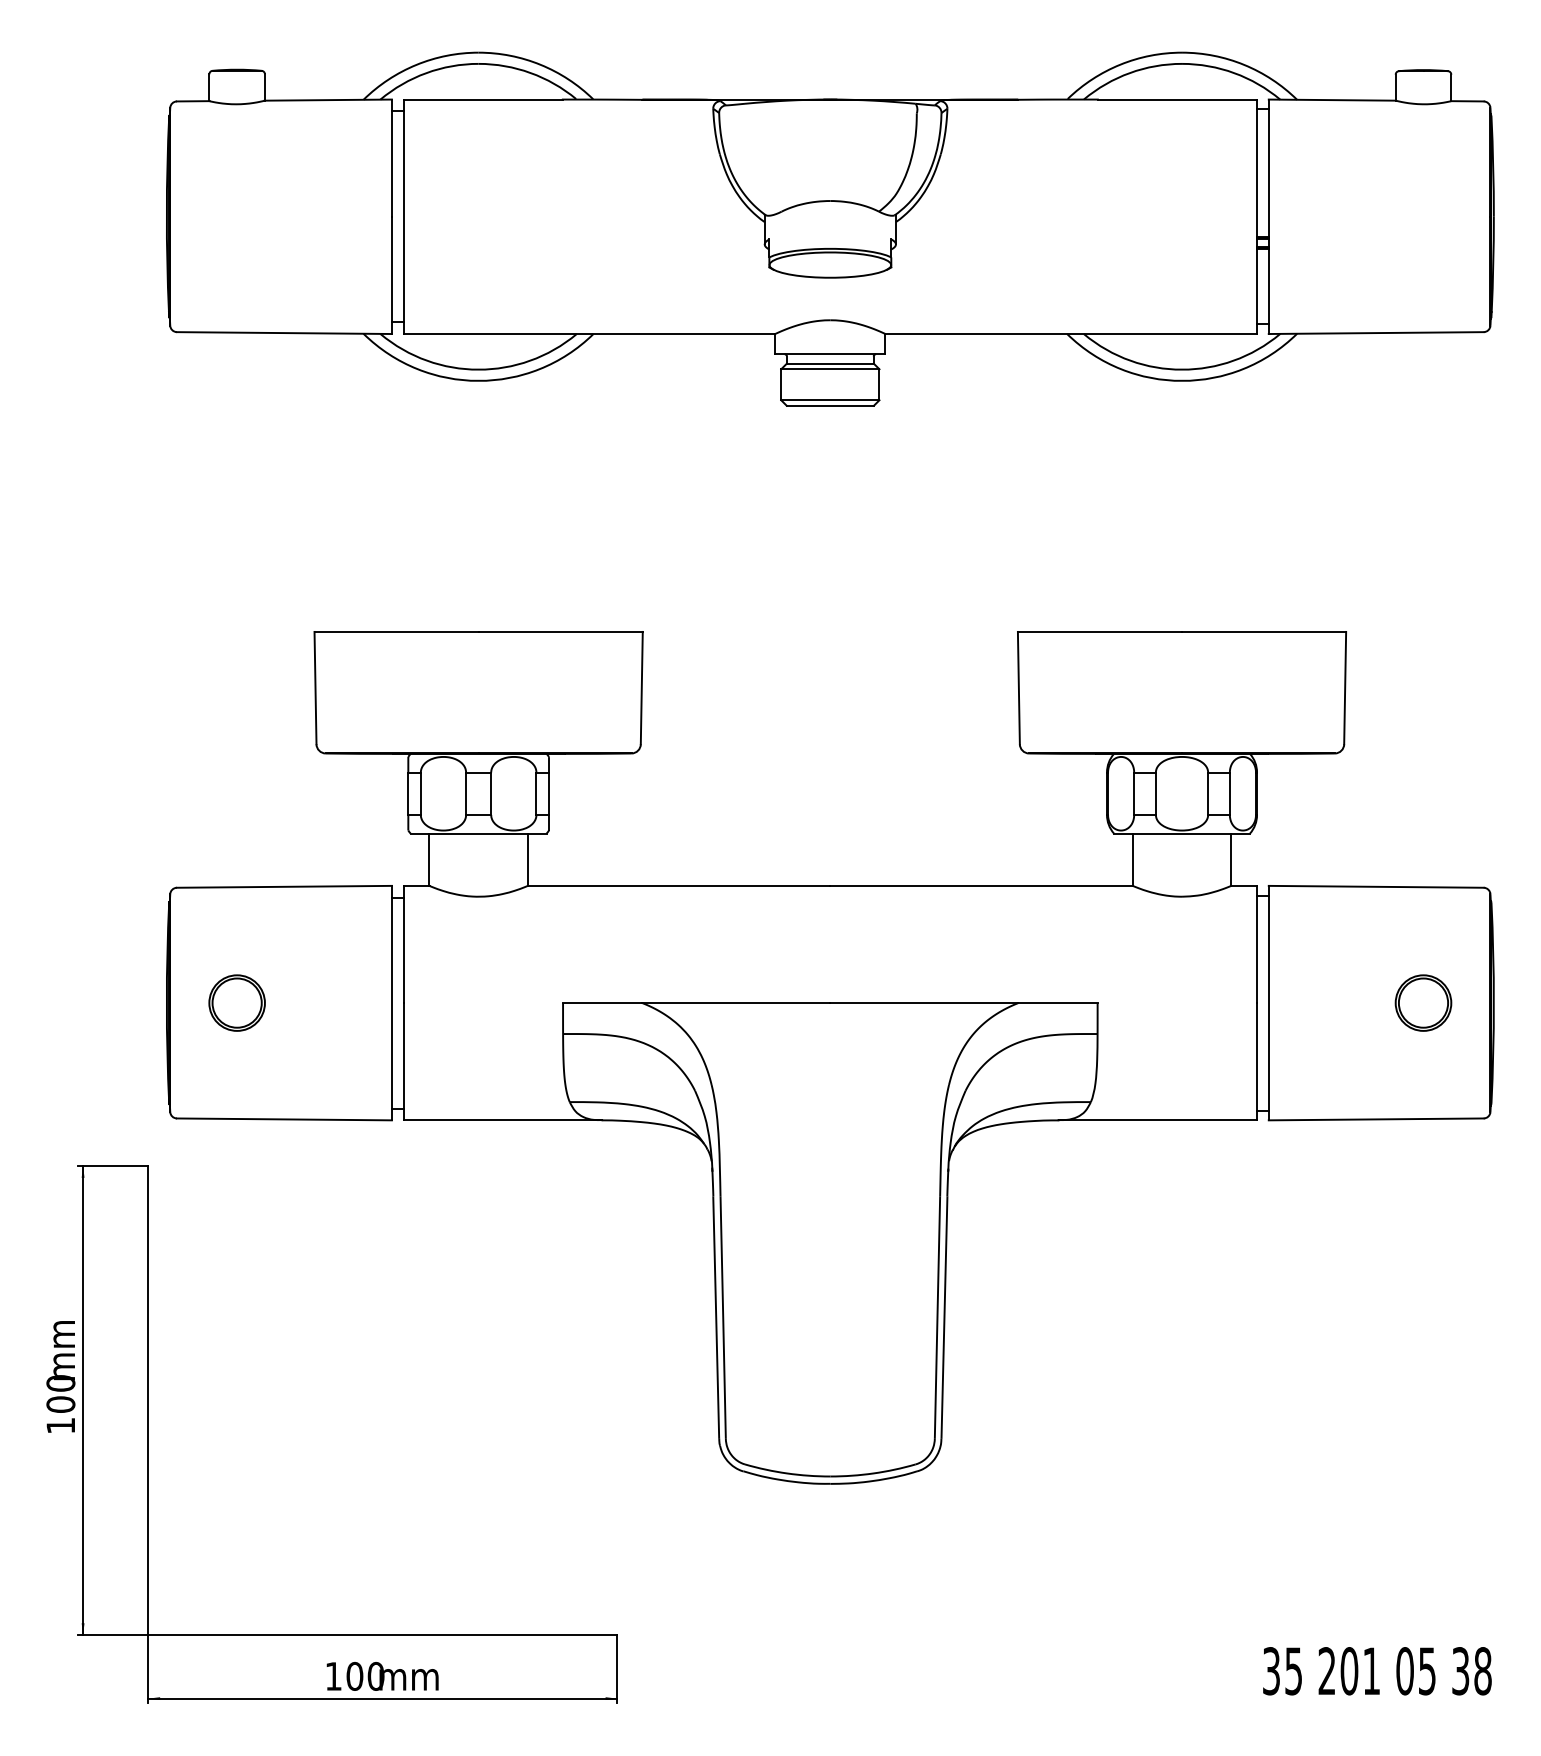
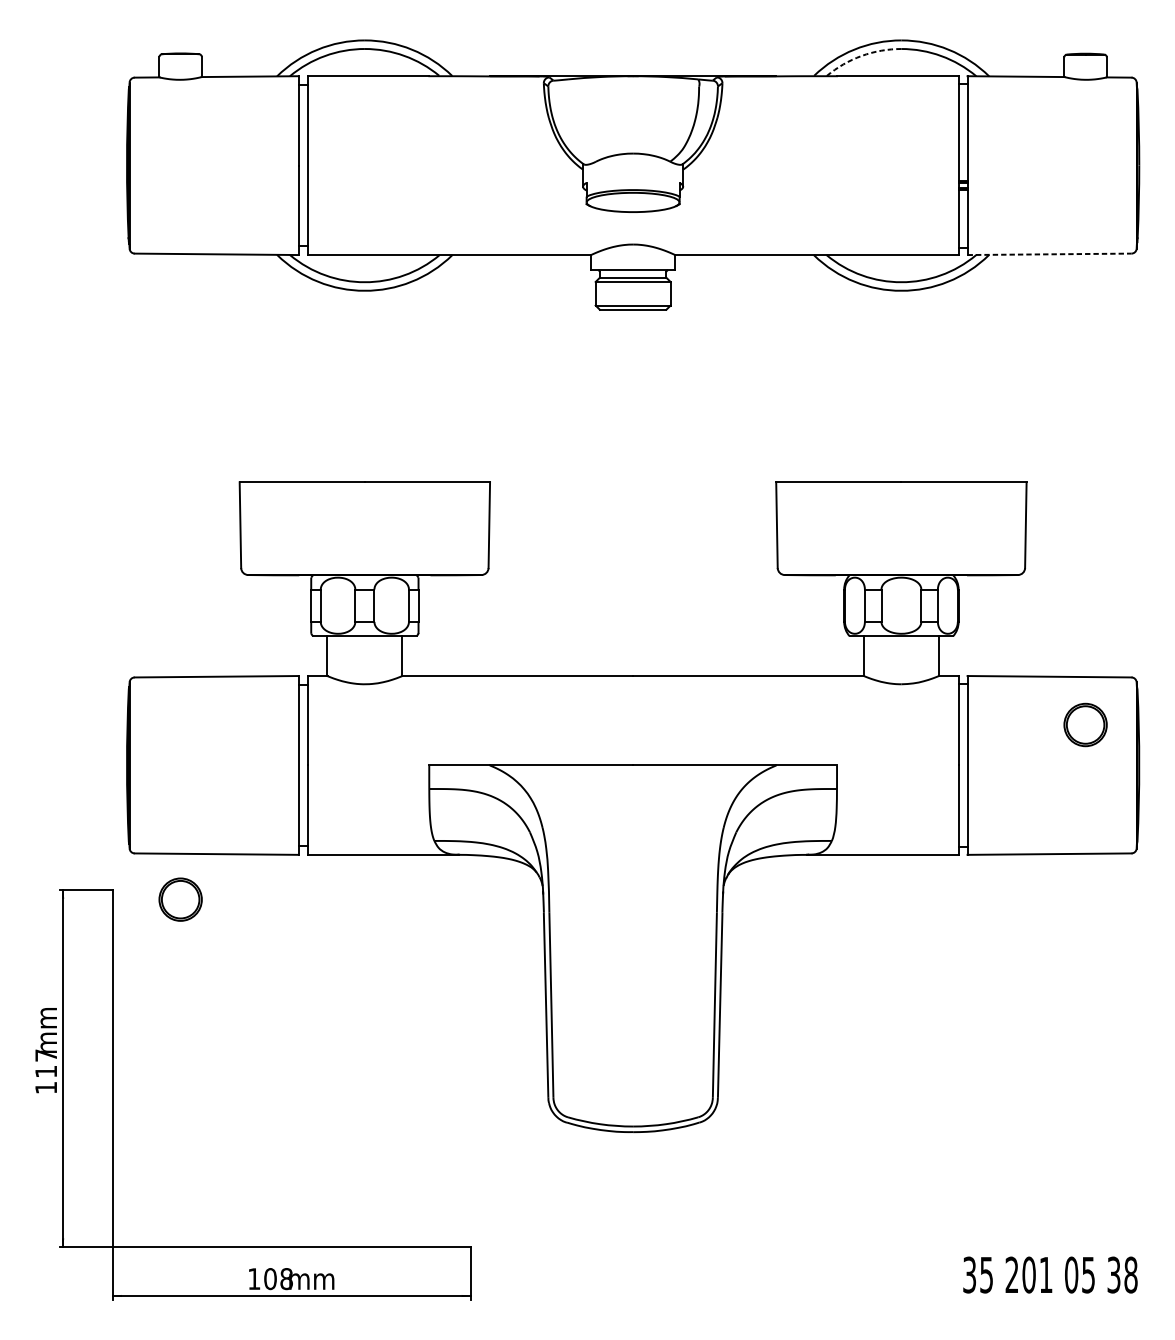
arc: (1129, 73) -> (861, 56), solid -> dashed
line: (1376, 333) -> (1049, 254), solid -> dashed
part: (236, 1002) -> (180, 899), moved
part: (1423, 1002) -> (1085, 724), moved
text: (60, 1393) -> (45, 1063), 100 -> 117
text: (375, 1676) -> (286, 1279), 100 -> 108

